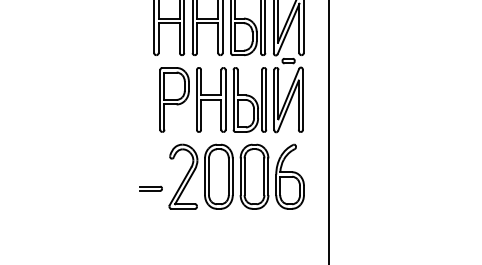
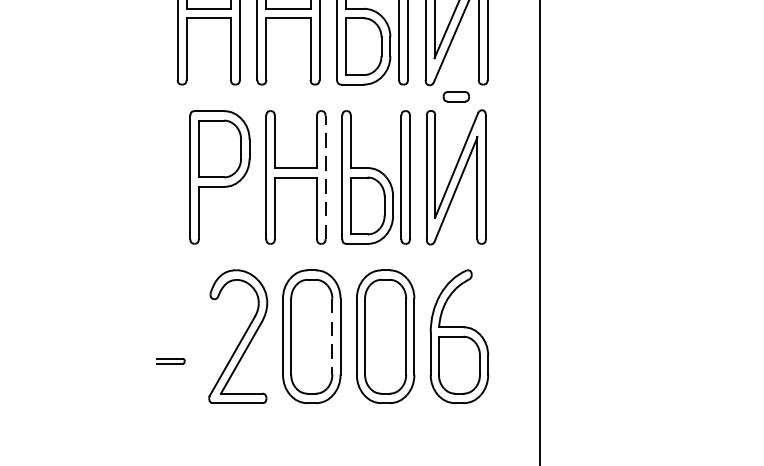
line: (225, 99) -> (325, 176), solid -> dashed
line: (228, 177) -> (331, 338), solid -> dashed
part: (150, 188) -> (169, 361), size x0.6

